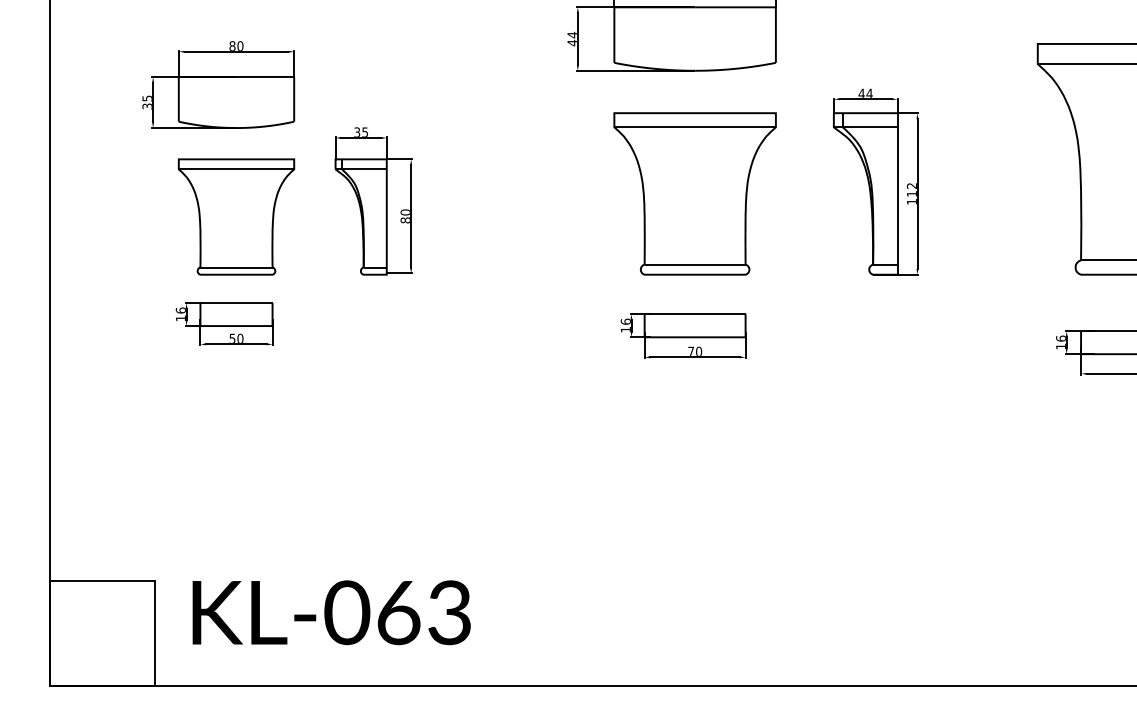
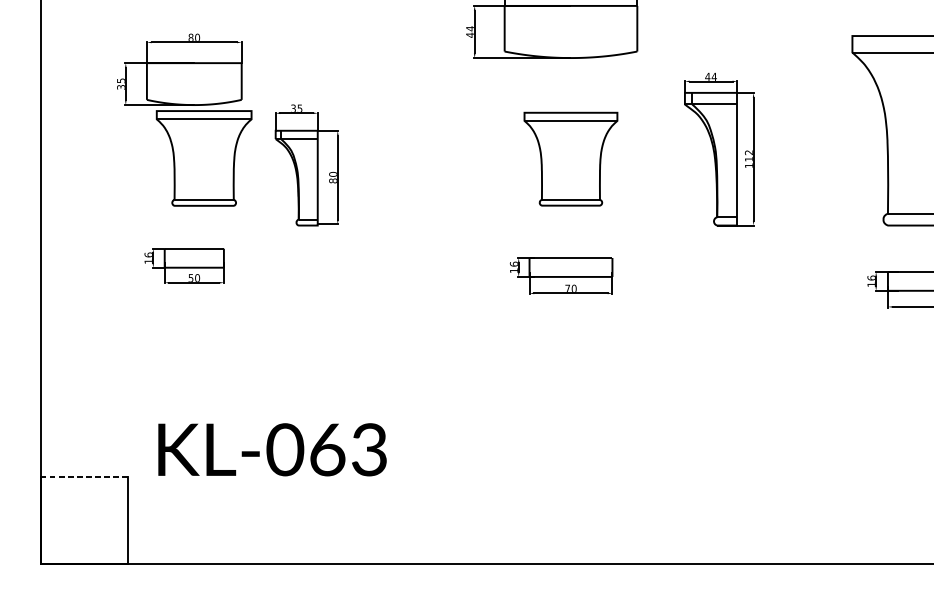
part: (694, 193) -> (570, 158), size x0.7
part: (236, 216) -> (204, 158), moved
line: (102, 580) -> (84, 476), solid -> dashed
text: (331, 612) -> (272, 449), moved

